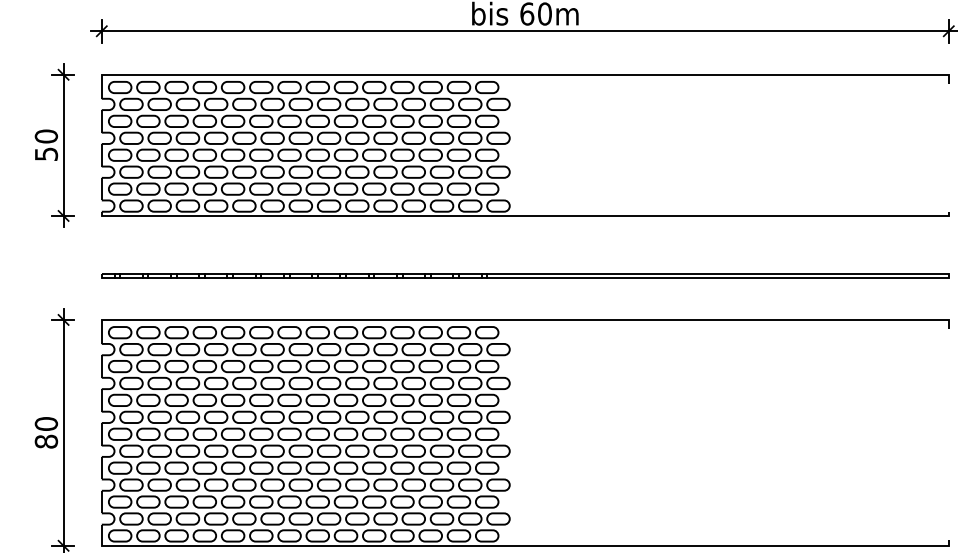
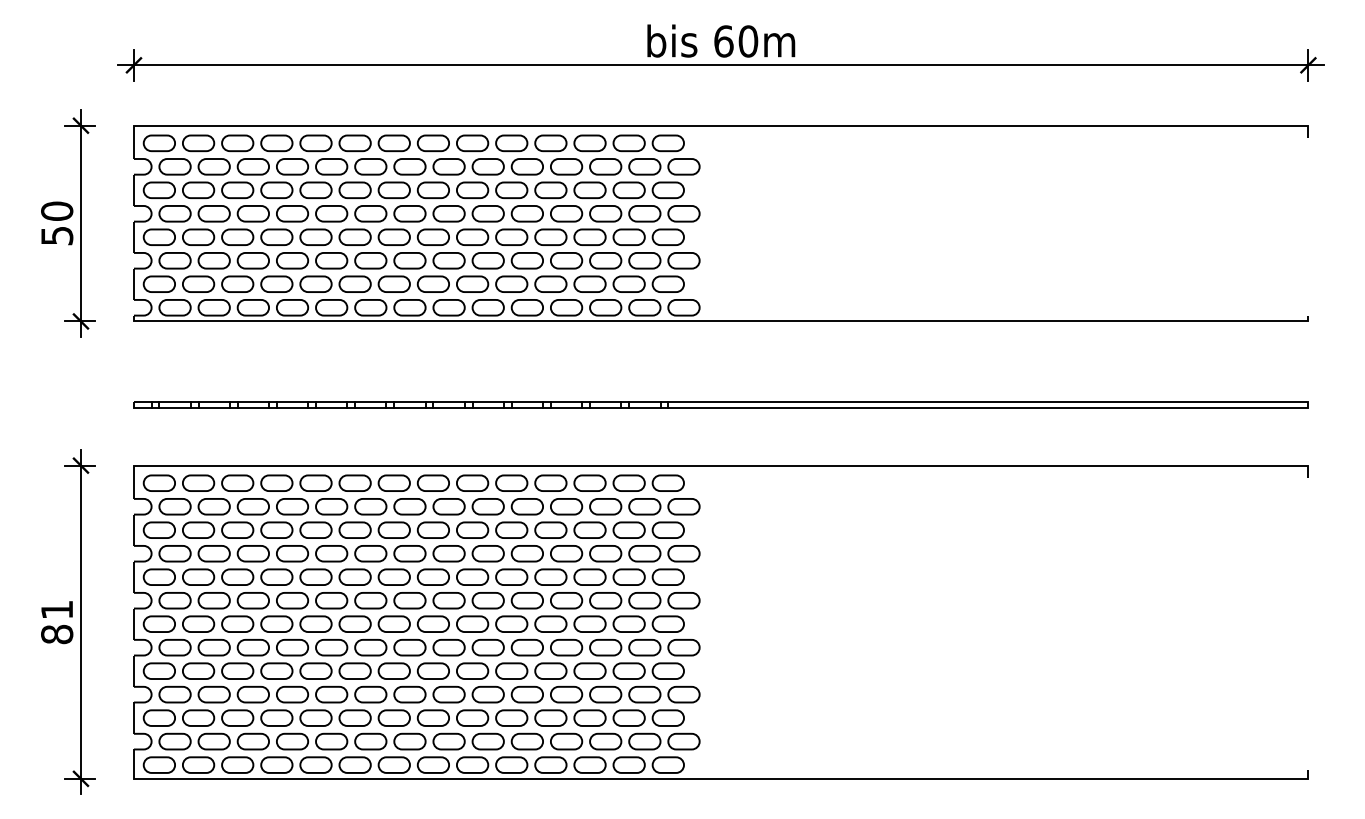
text: (46, 423) -> (57, 609), 80 -> 81

